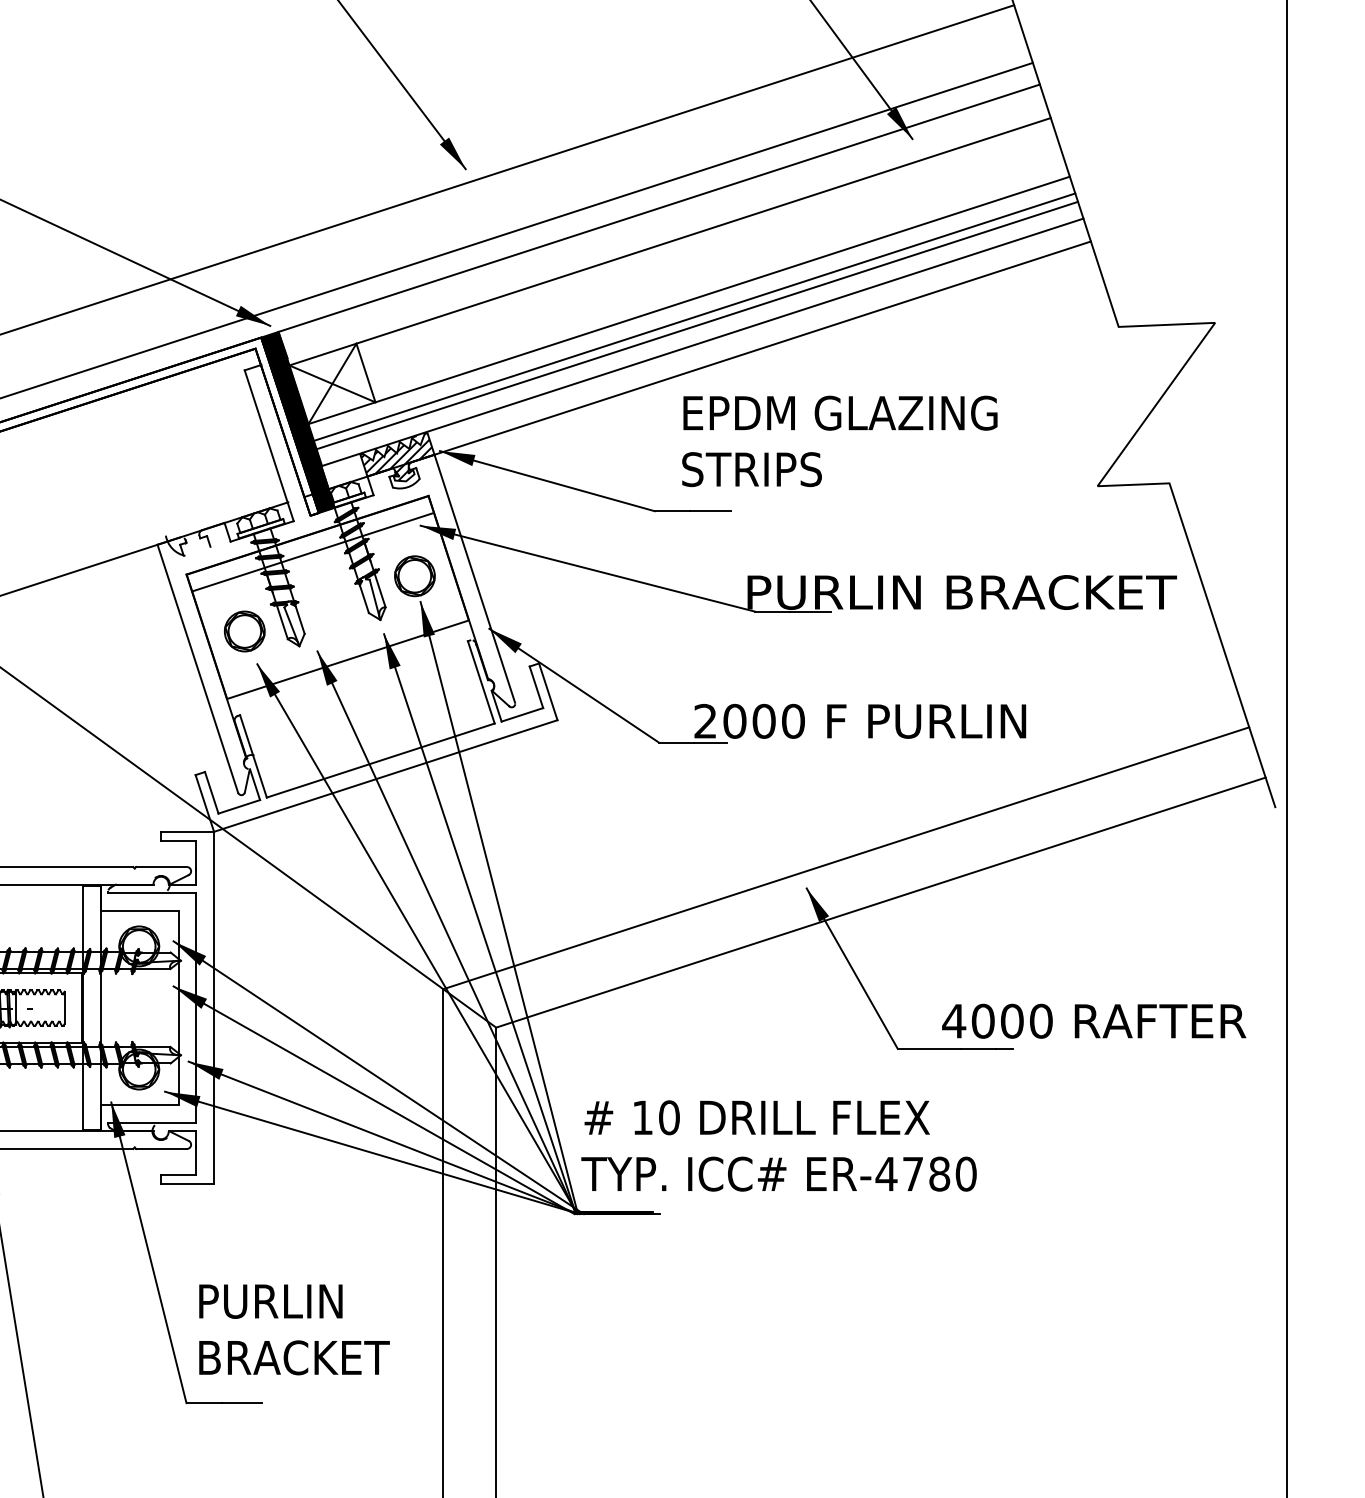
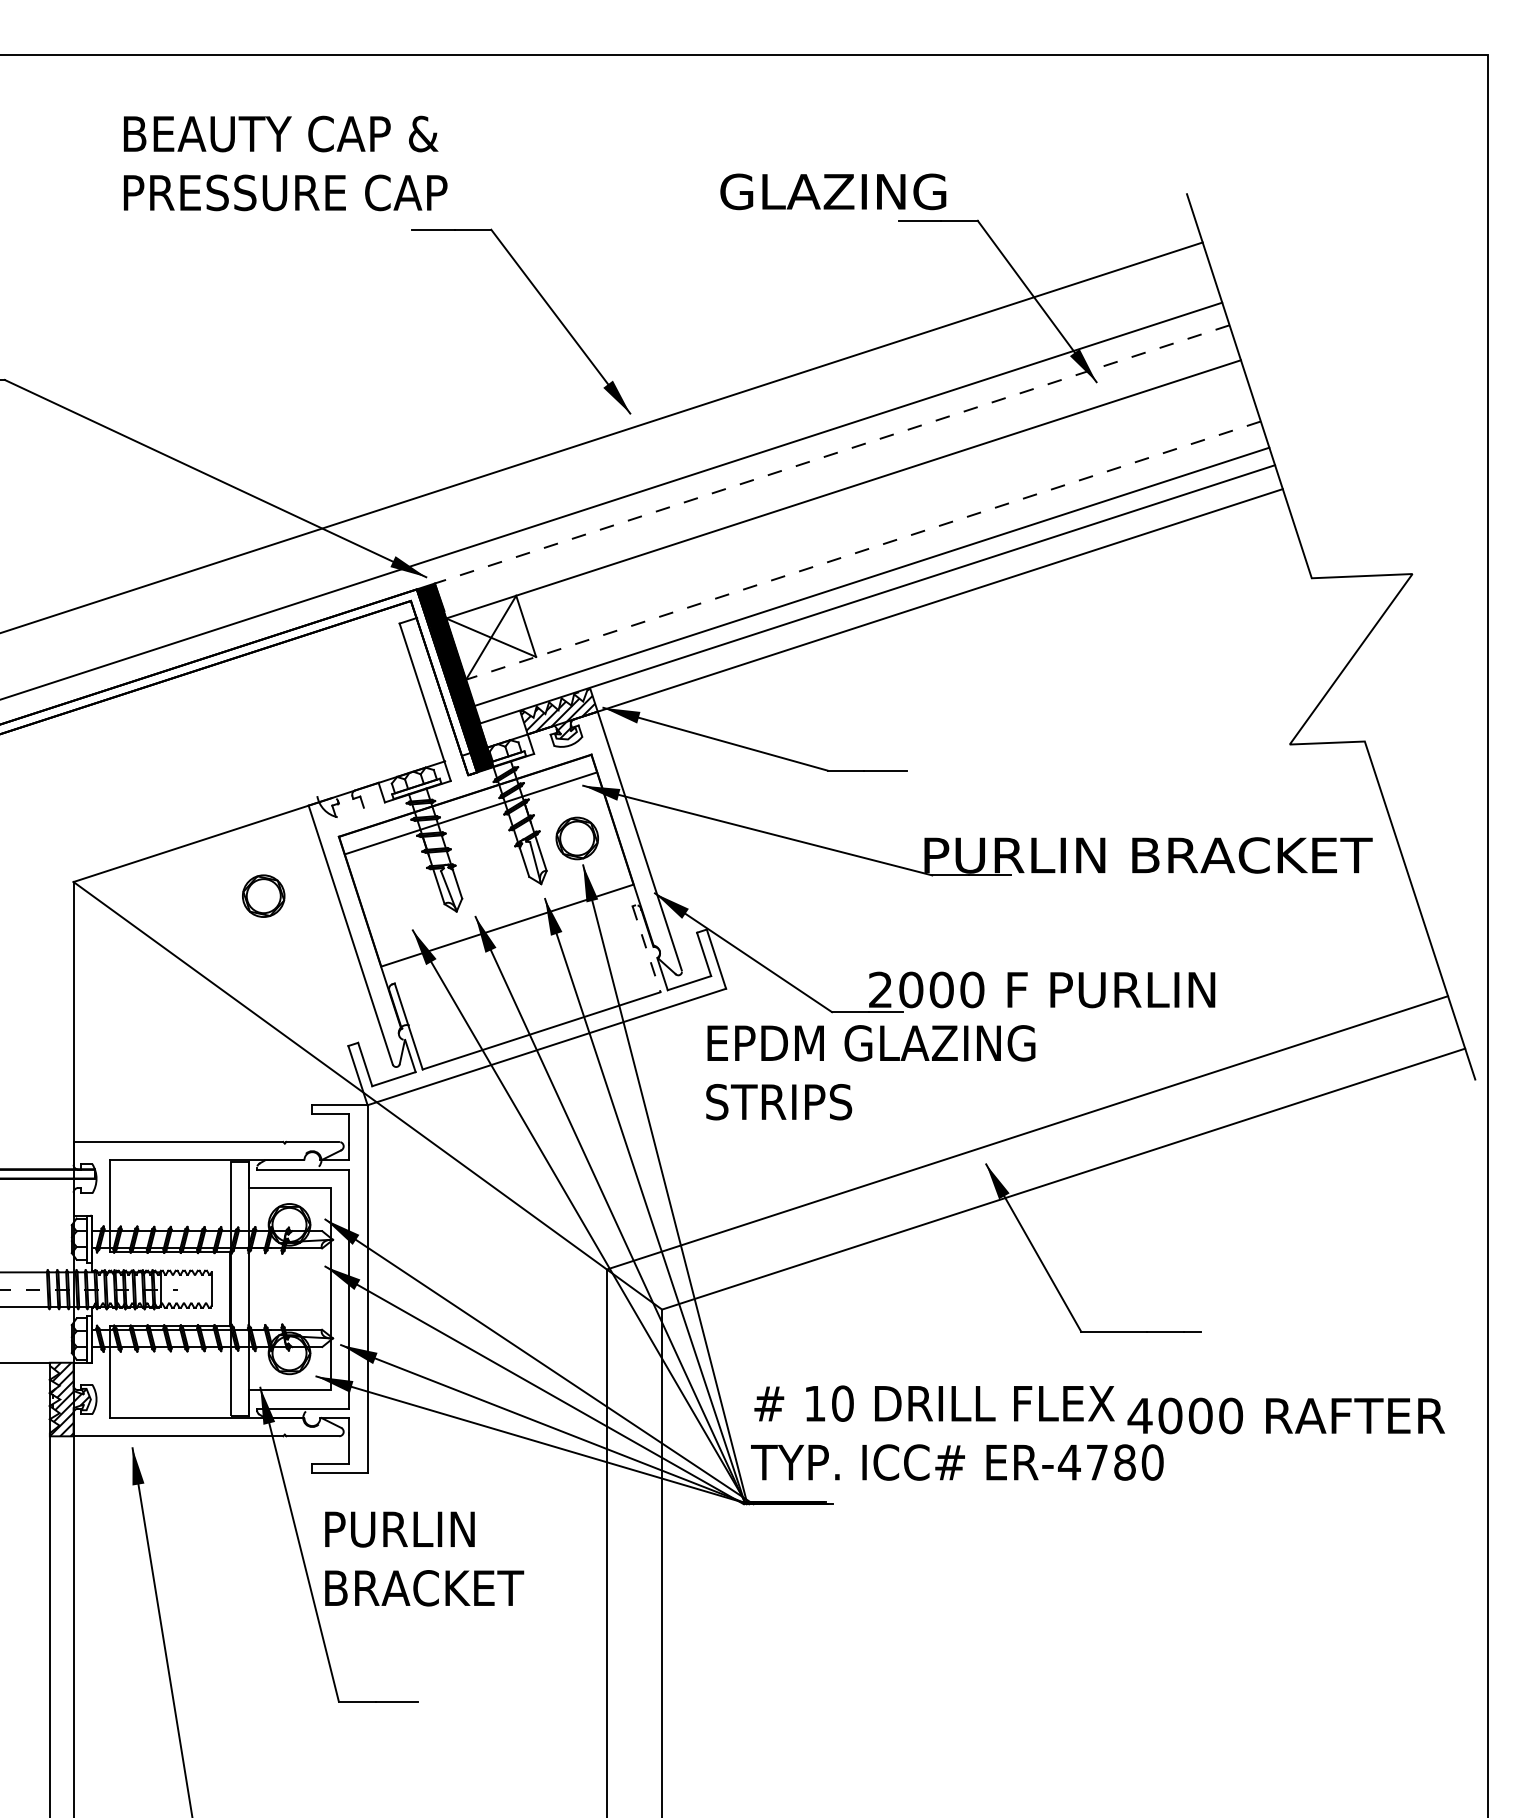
line: (659, 208) -> (832, 454), solid -> dashed
line: (689, 300) -> (863, 550), solid -> dashed
line: (693, 316) -> (868, 567), removed
text: (839, 441) -> (870, 1072), moved
part: (244, 630) -> (263, 895), moved
line: (481, 682) -> (646, 949), solid -> dashed
text: (1093, 1020) -> (1285, 1415), moved
text: (294, 1329) -> (424, 1558), moved

